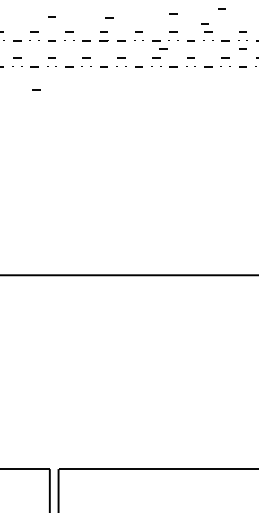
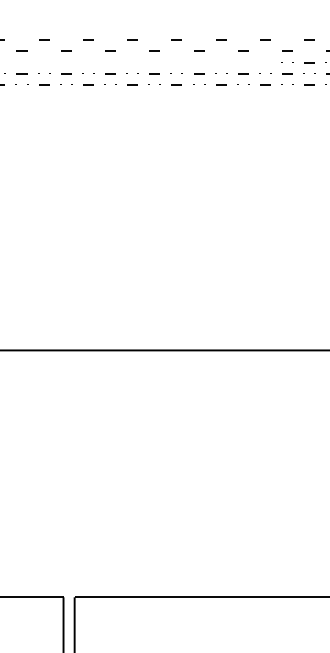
curve: (221, 9) -> (282, 11), removed
curve: (173, 13) -> (220, 16), removed
curve: (52, 16) -> (66, 20), removed
curve: (109, 17) -> (139, 21), removed
curve: (205, 24) -> (261, 30), removed
curve: (103, 39) -> (131, 50), removed
curve: (163, 49) -> (208, 62), removed
curve: (36, 90) -> (46, 114), removed

